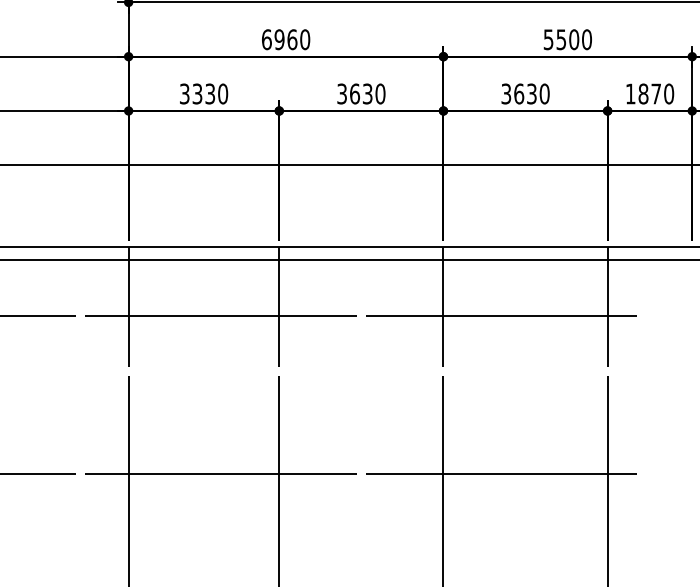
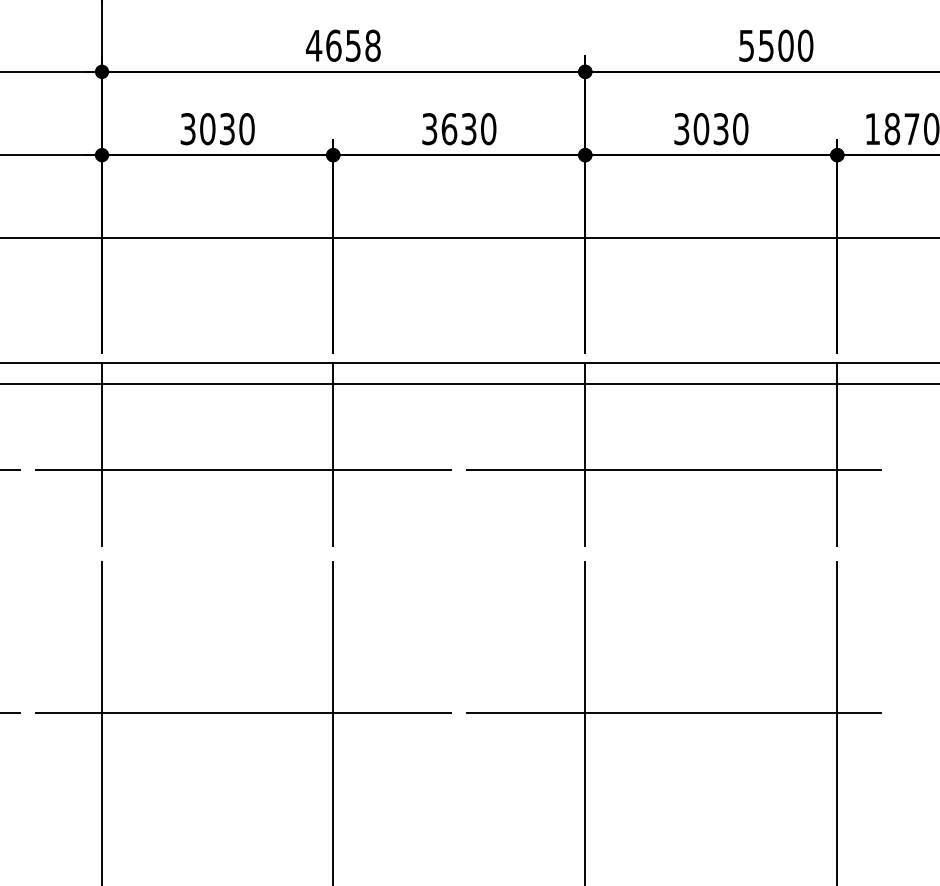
text: (285, 39) -> (342, 45), 6960 -> 4658
text: (197, 93) -> (207, 128), 3330 -> 3030
text: (519, 93) -> (701, 128), 3630 -> 3030

